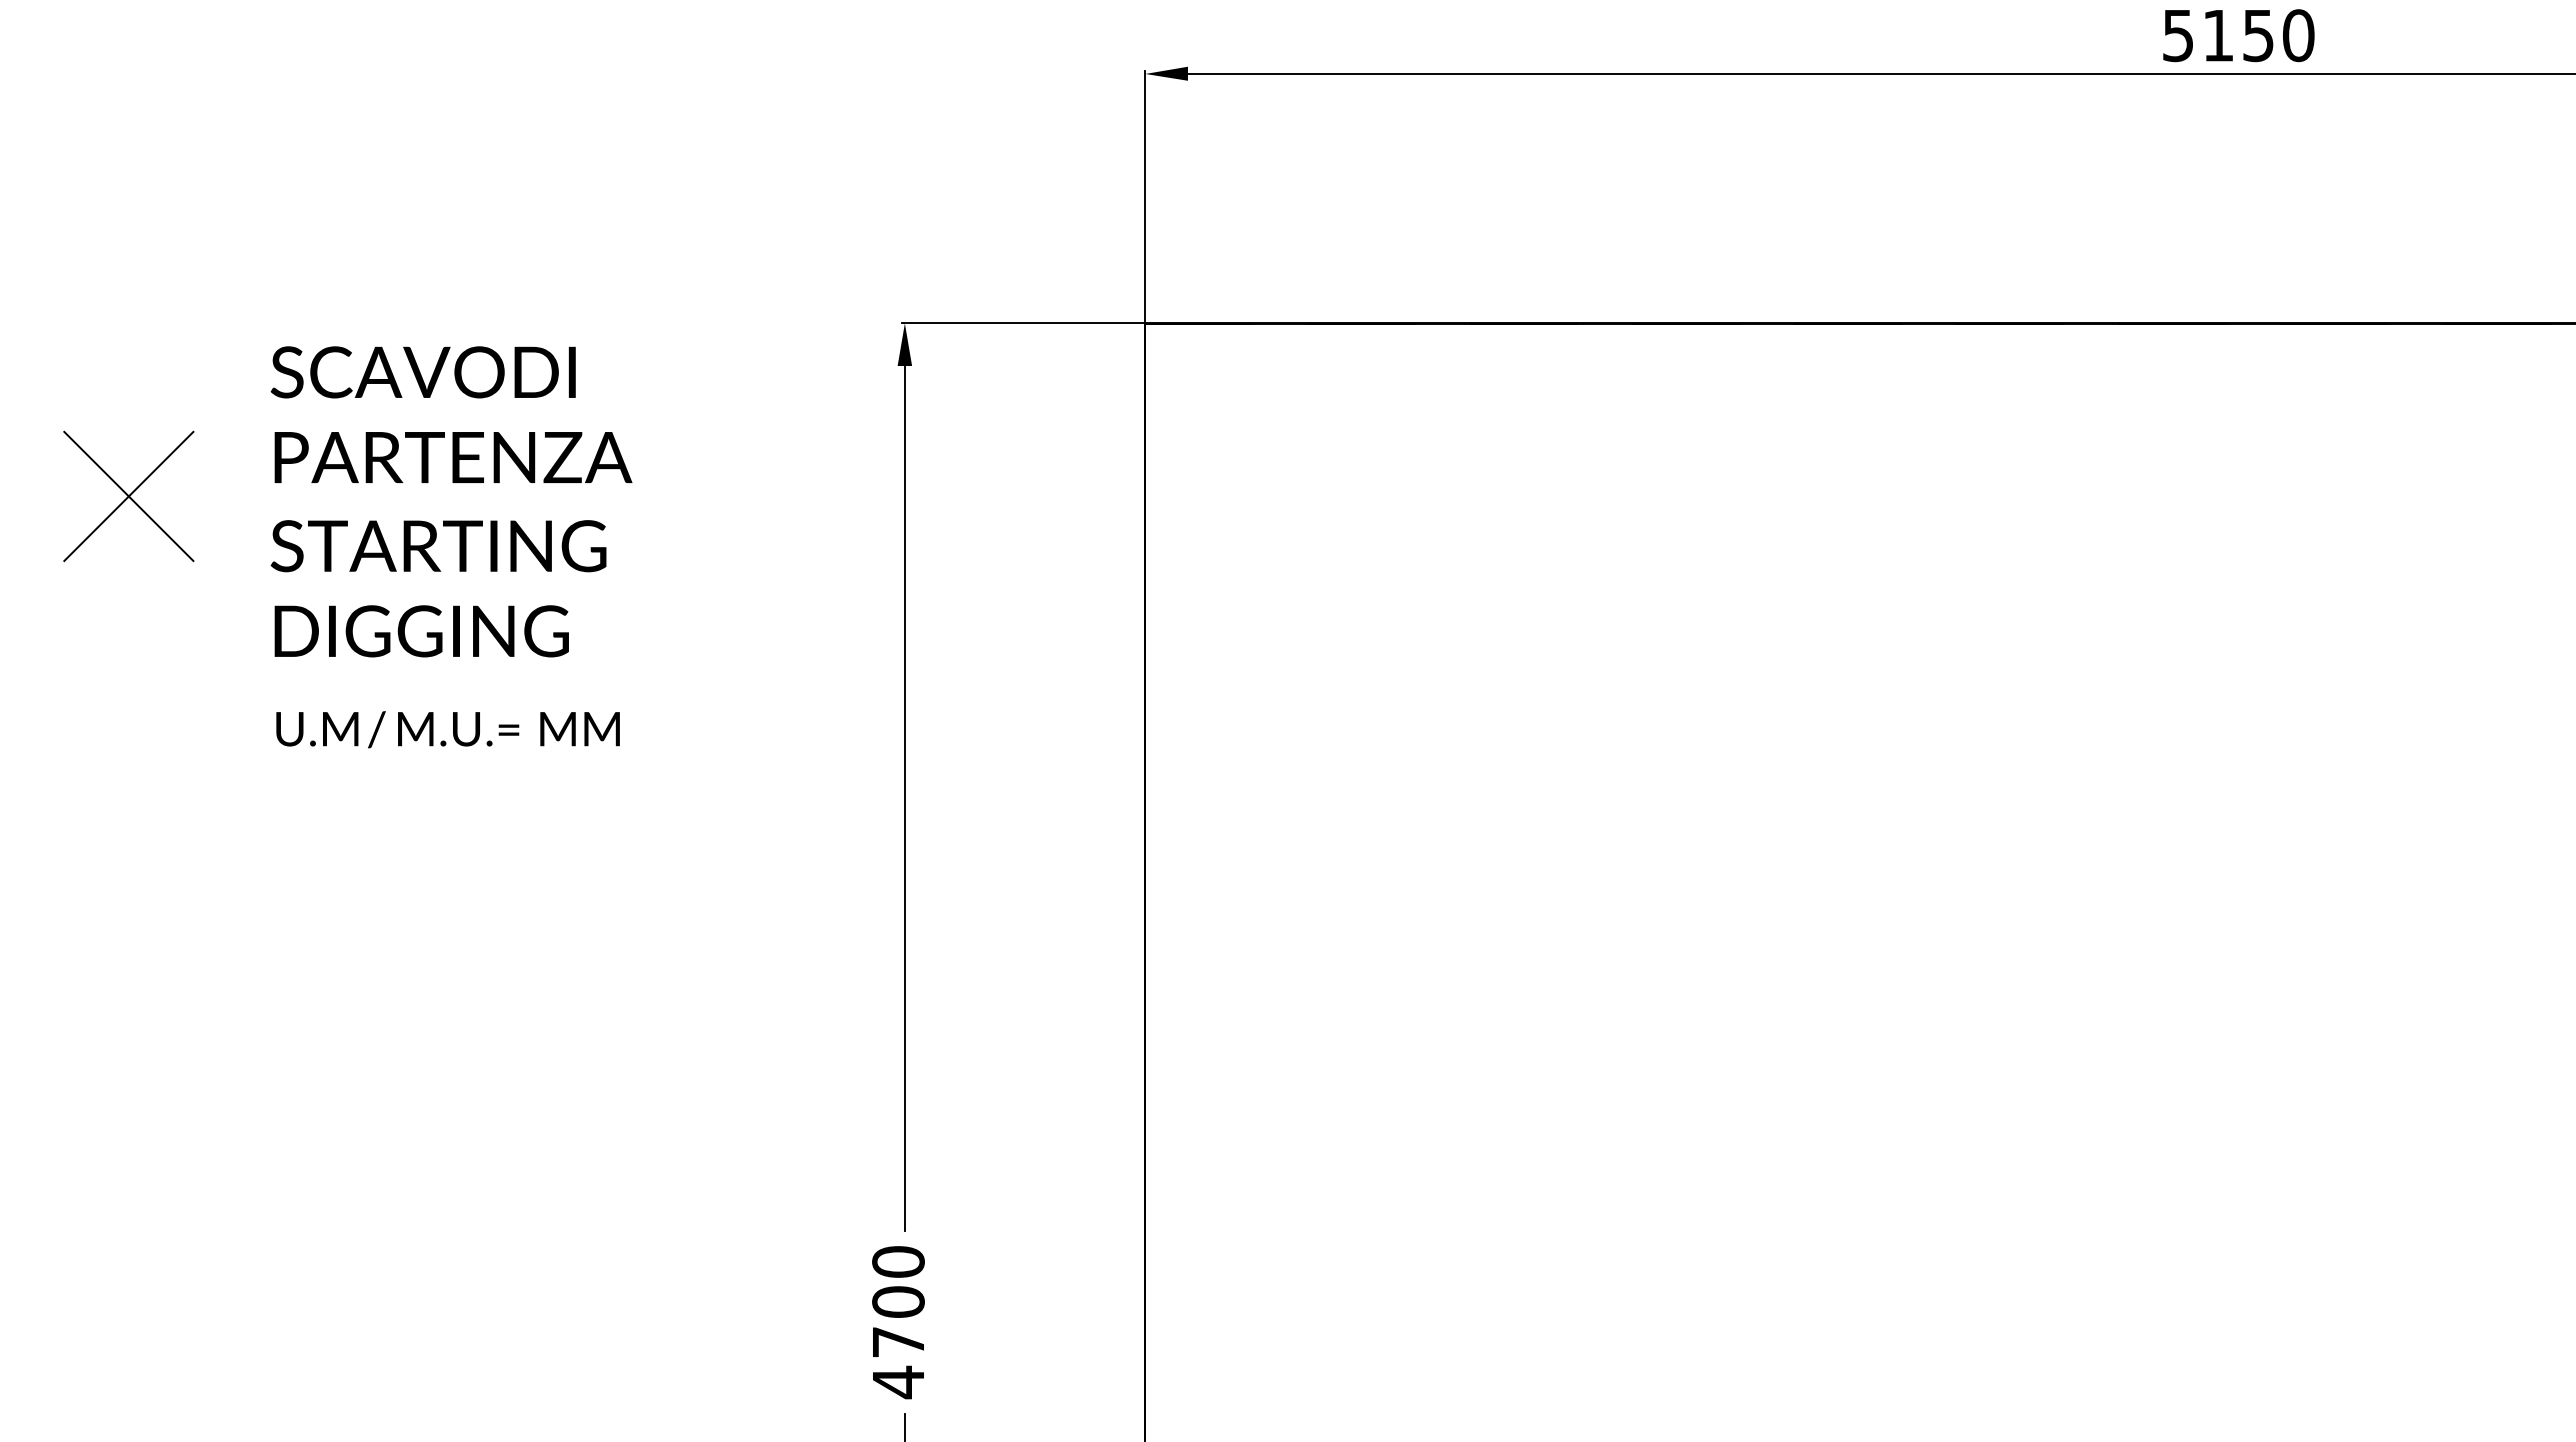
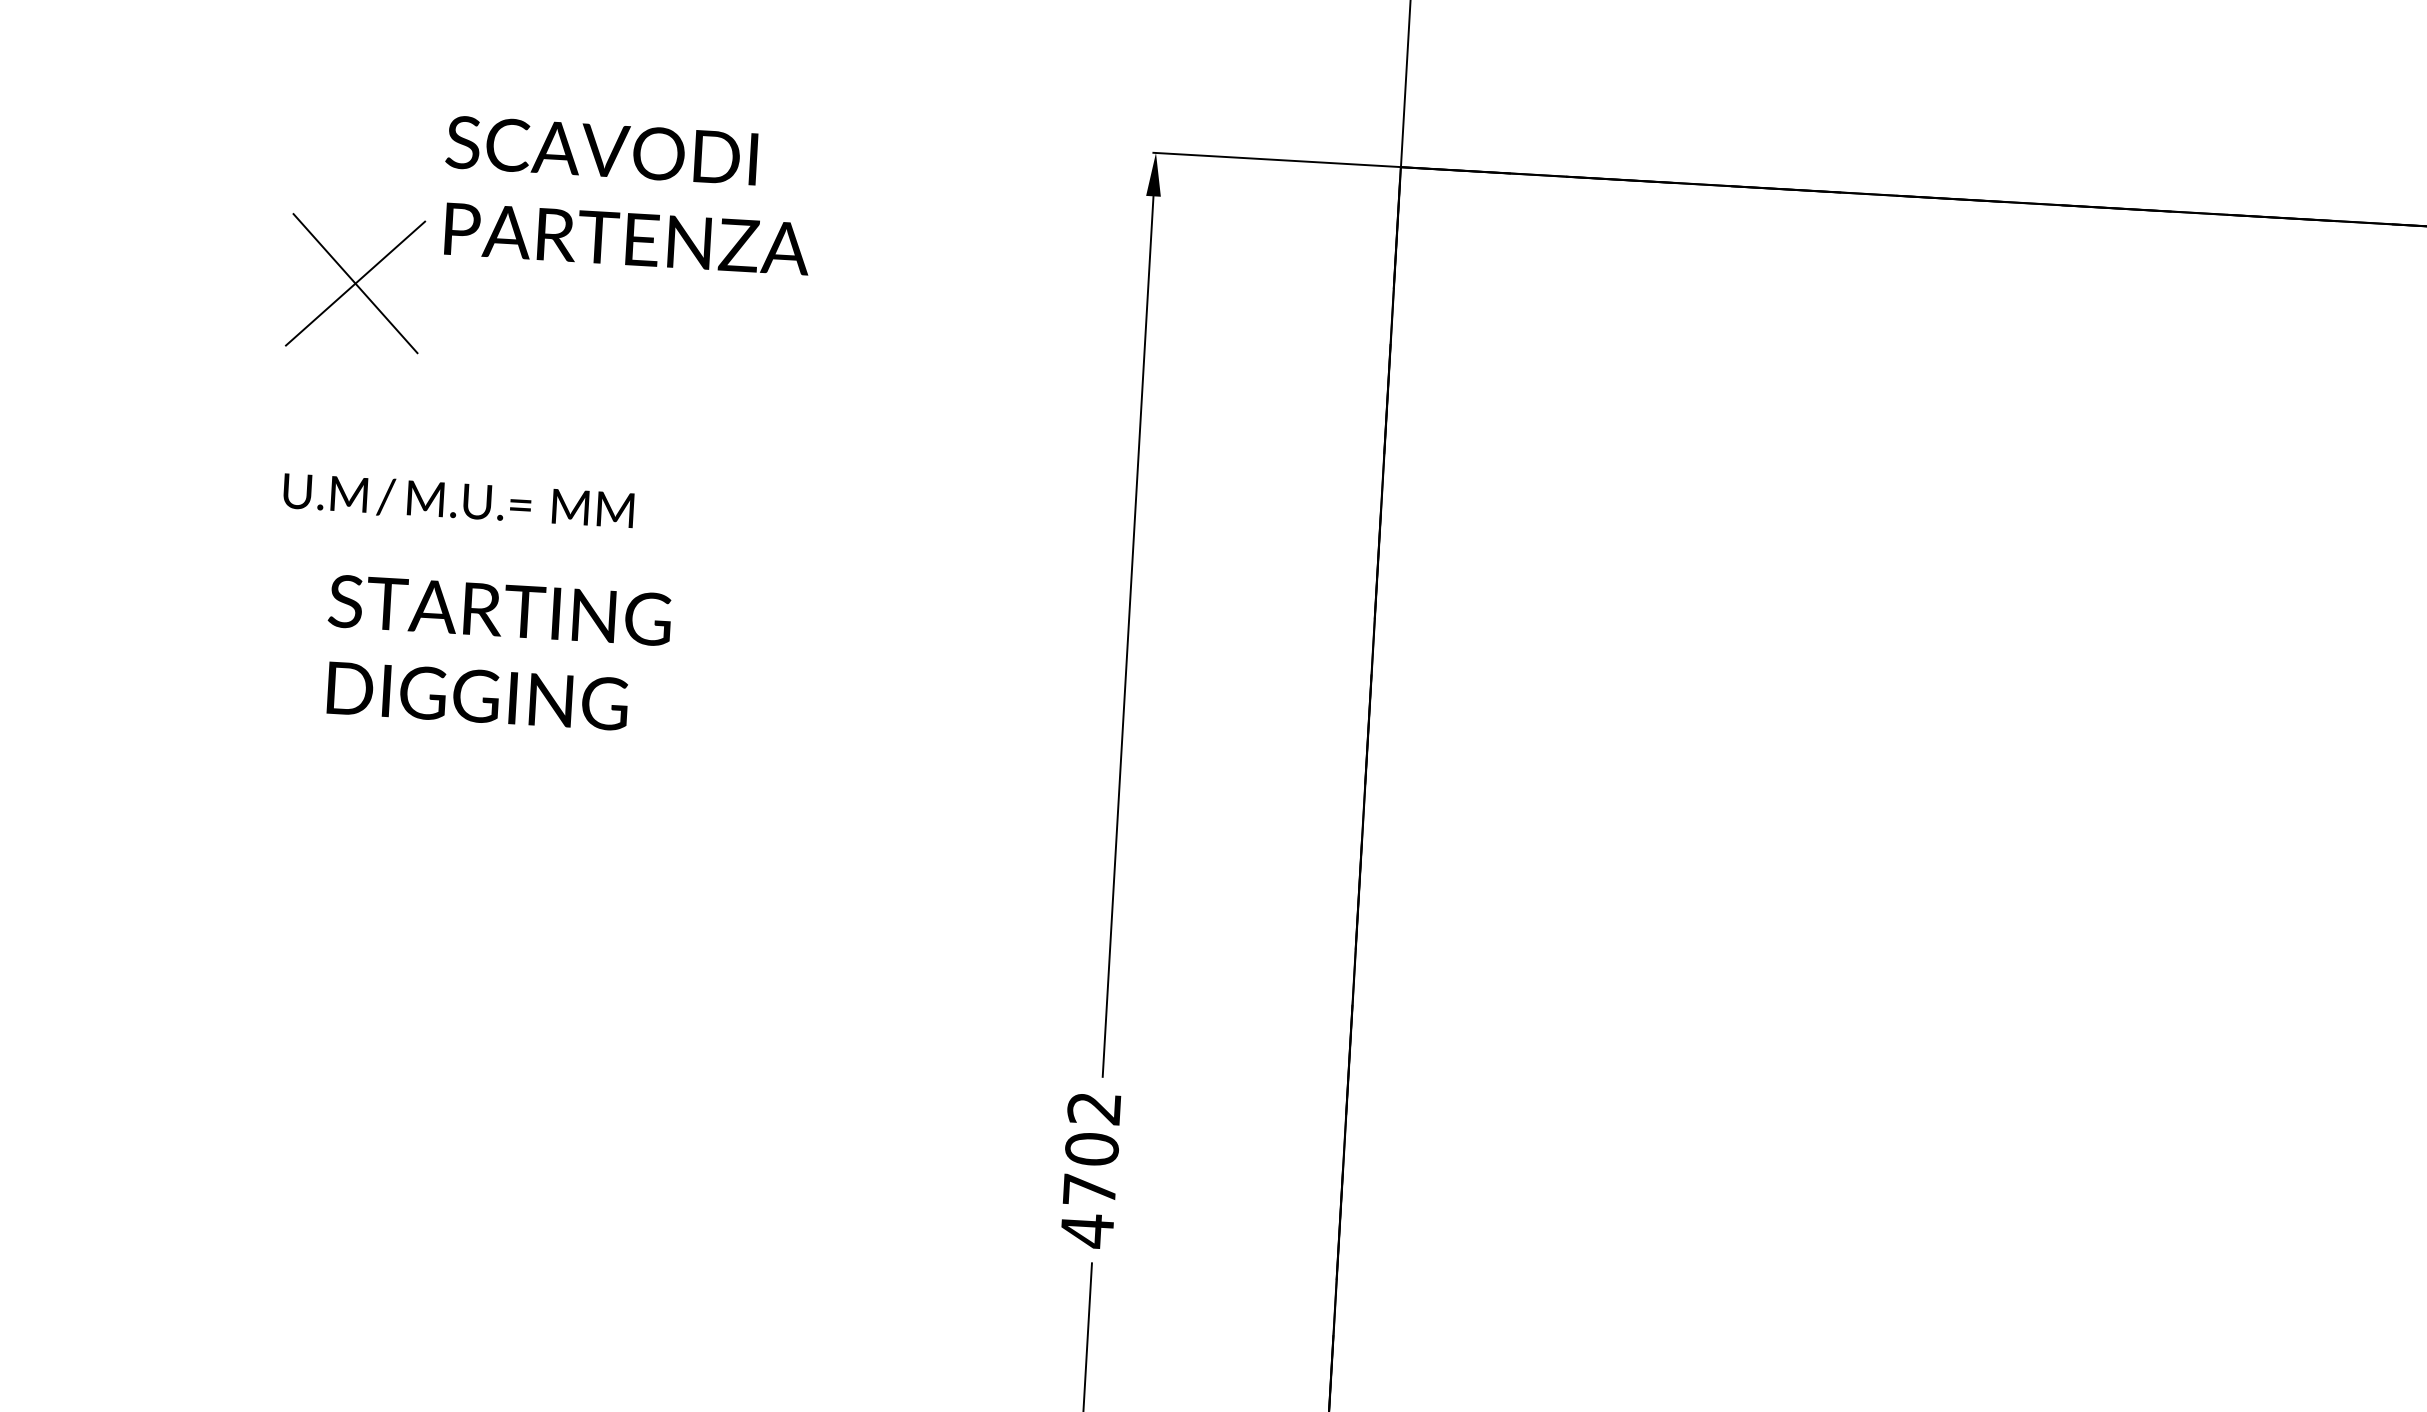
text: (451, 414) -> (627, 195), moved
text: (438, 588) -> (497, 653), moved
text: (447, 729) -> (458, 501), moved
text: (898, 1261) -> (1094, 1107), 4700 -> 4702

